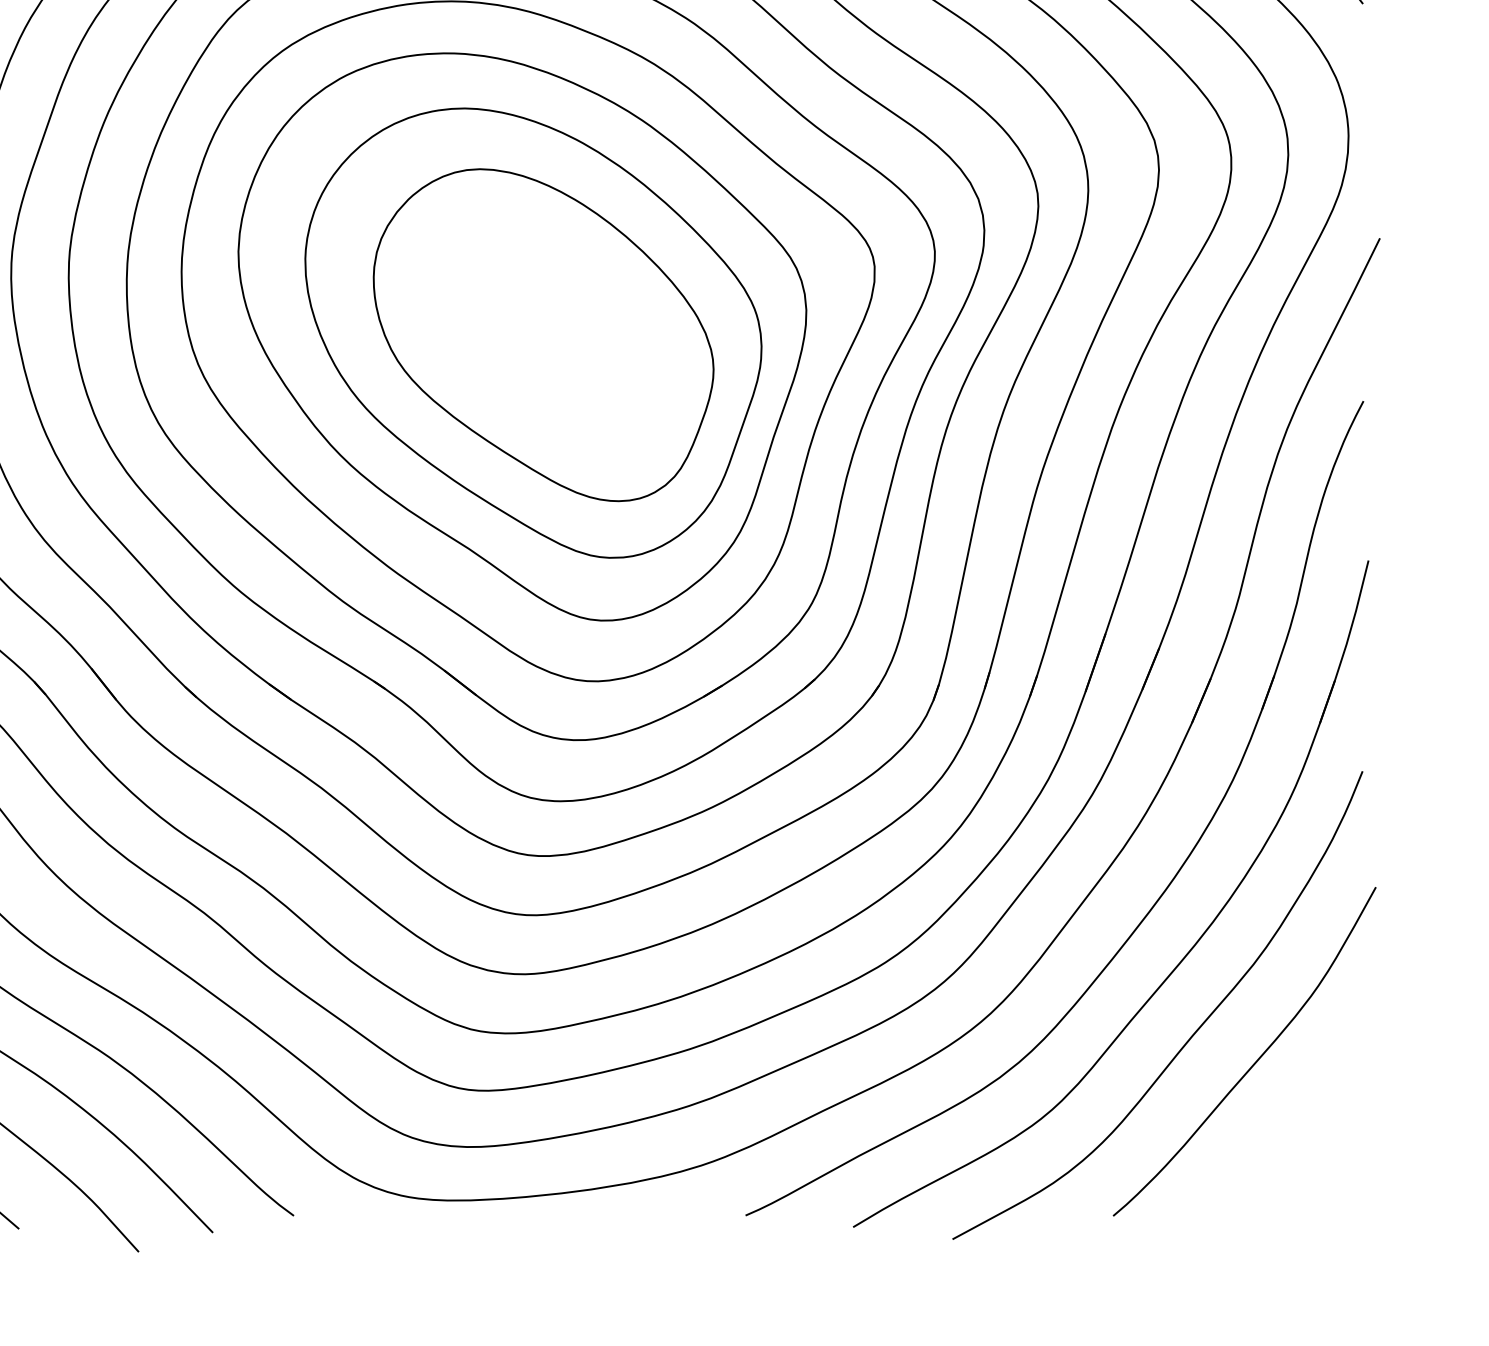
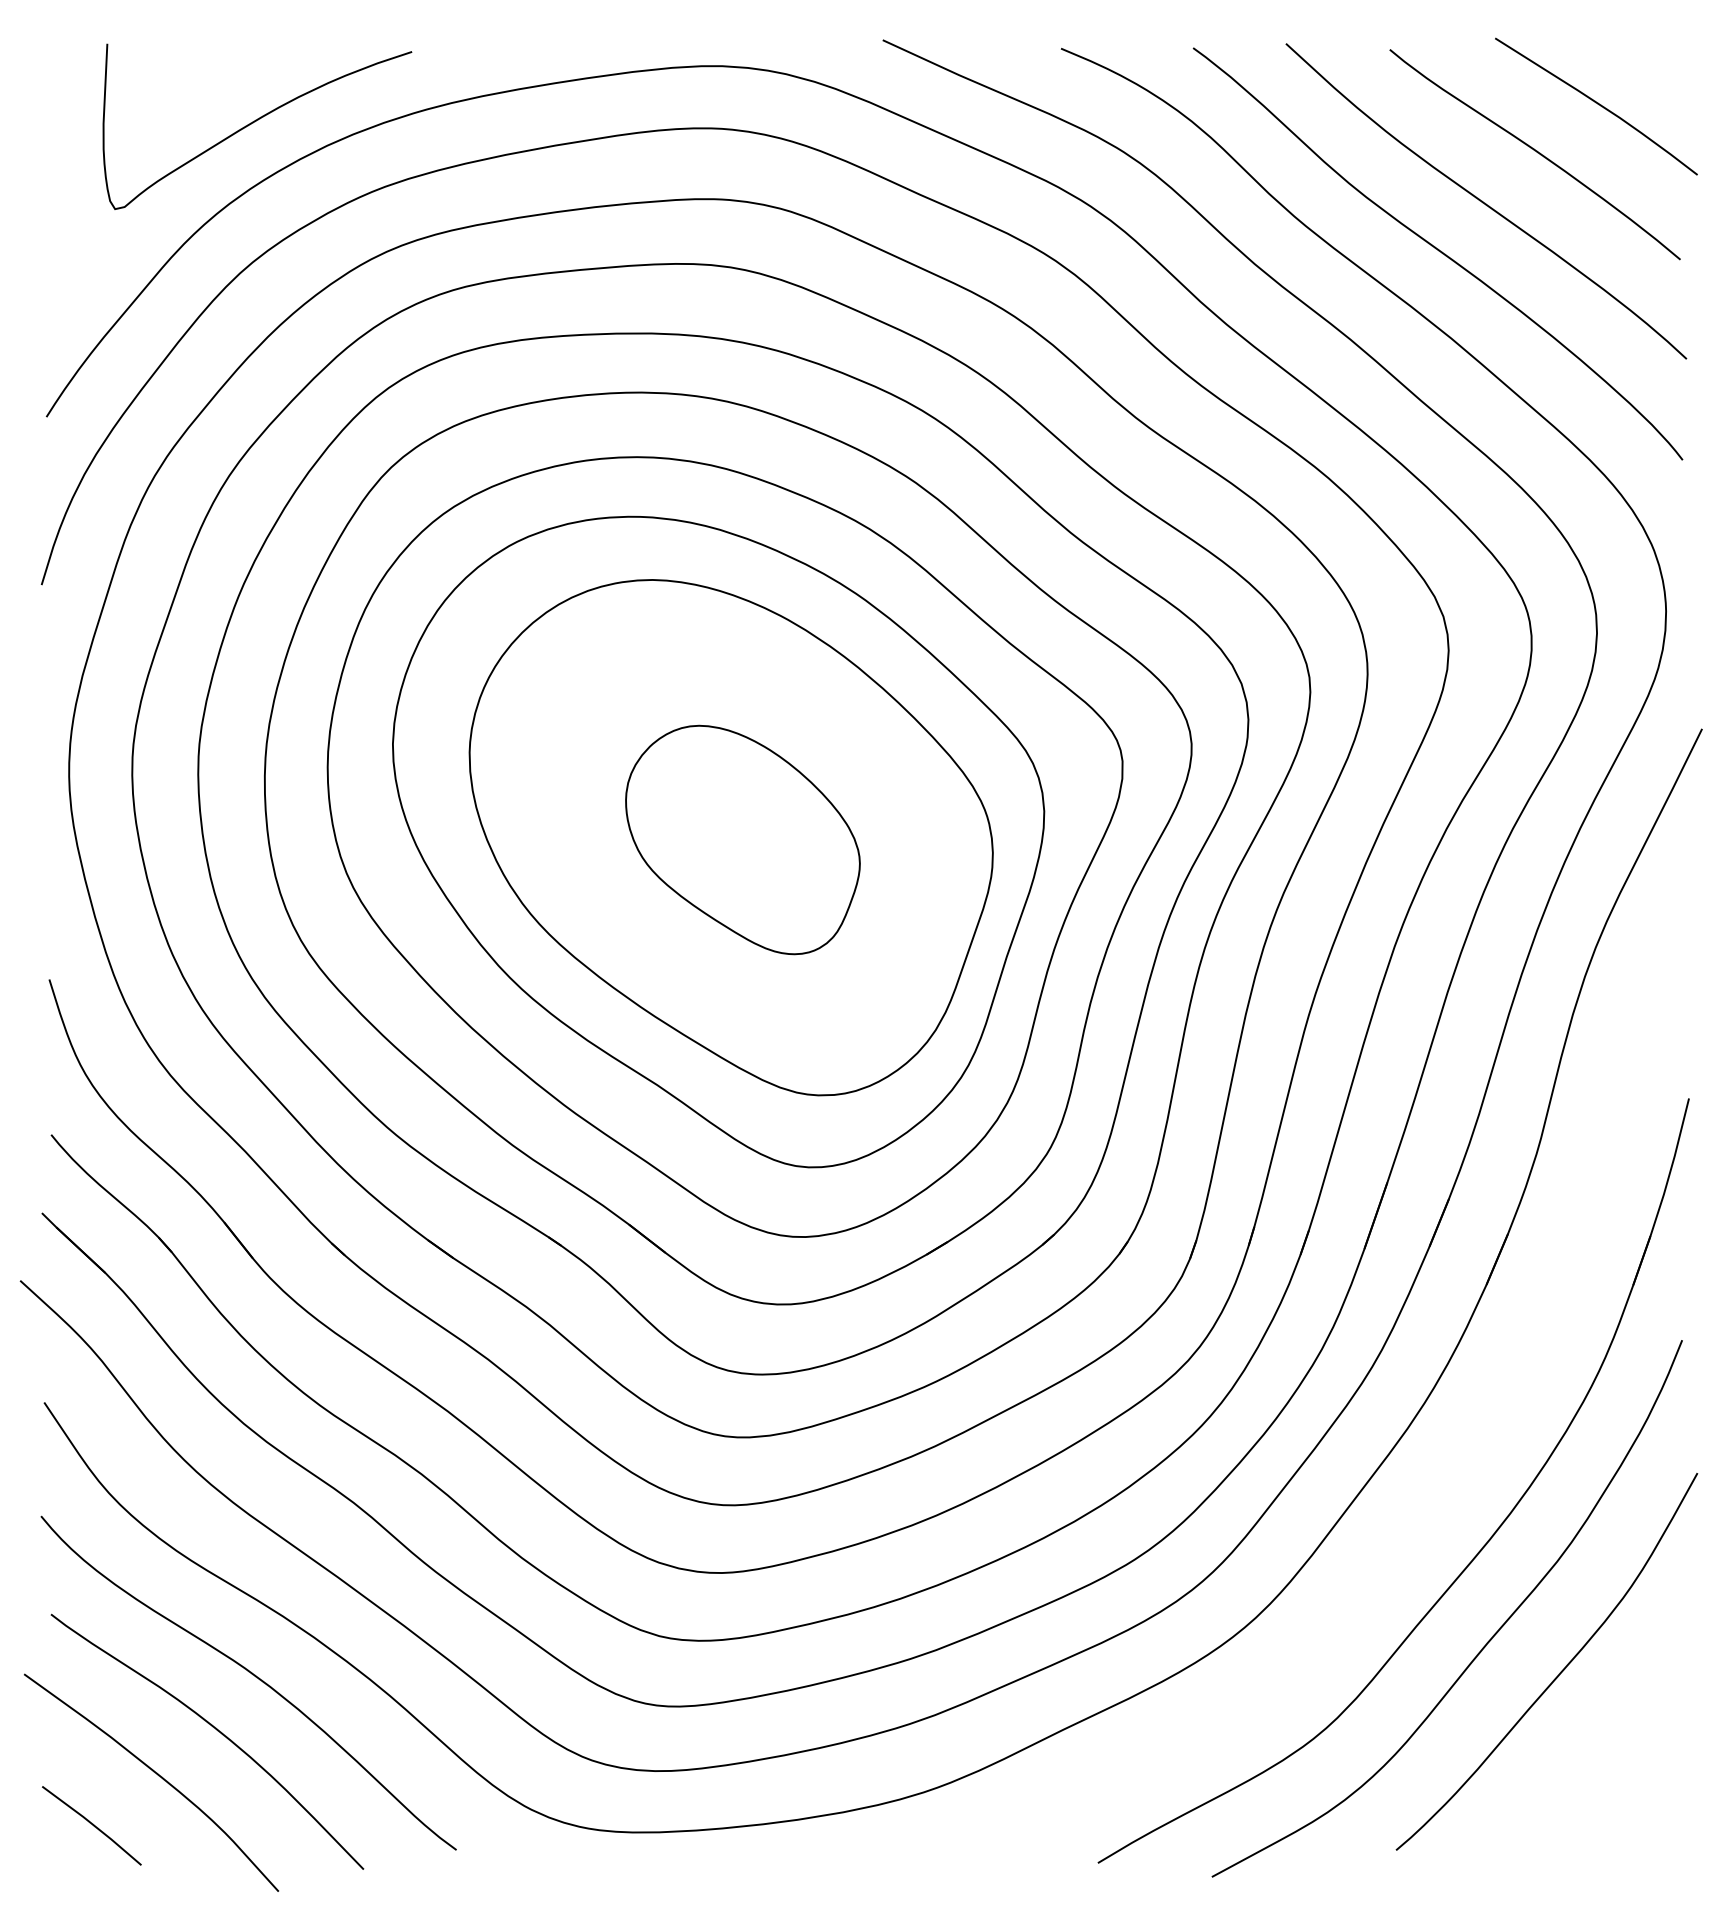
part: (543, 334) -> (742, 839), size x0.6
part: (1164, 889) -> (1455, 1475), removed

